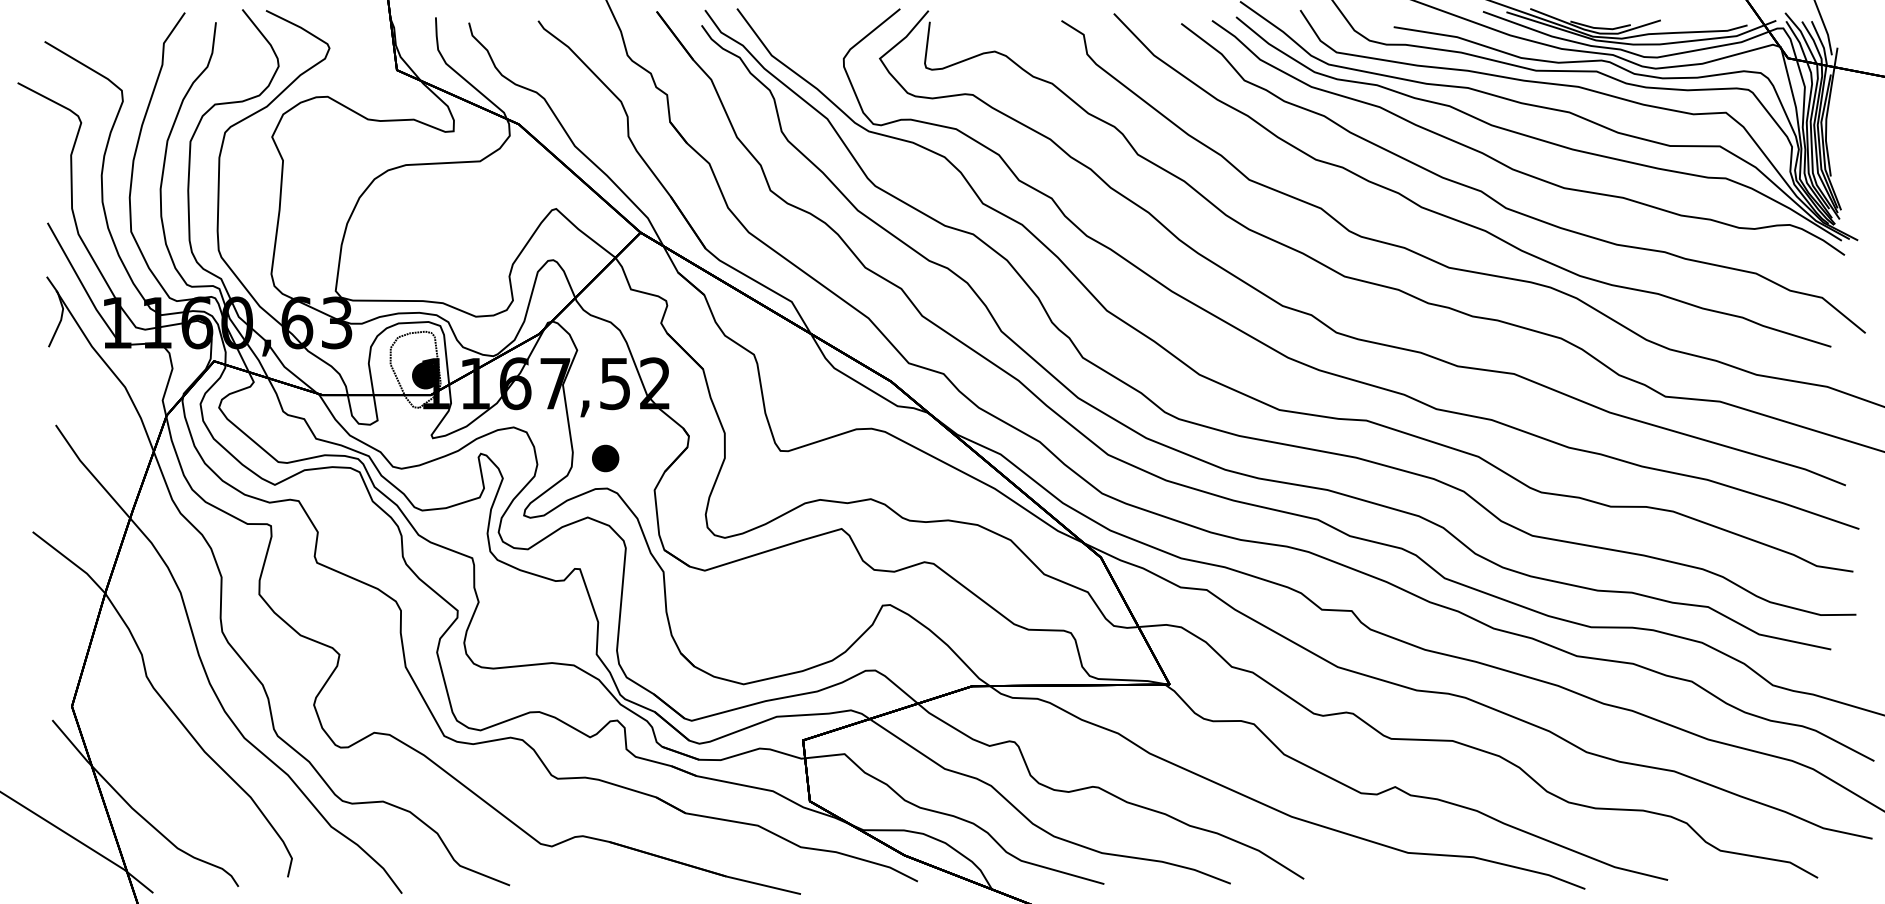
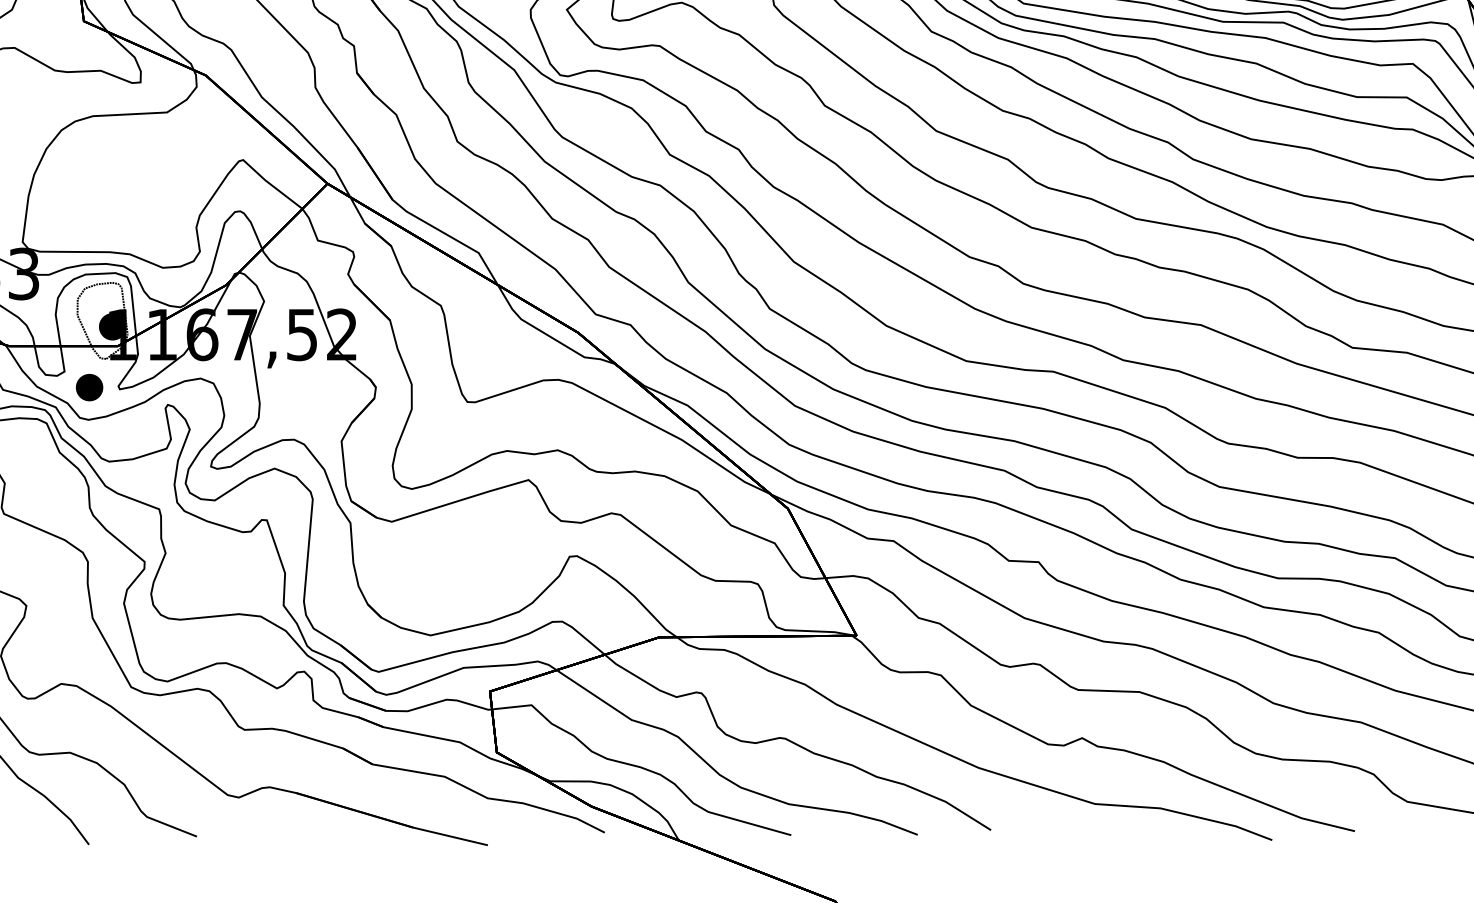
part: (605, 458) -> (89, 387), moved

